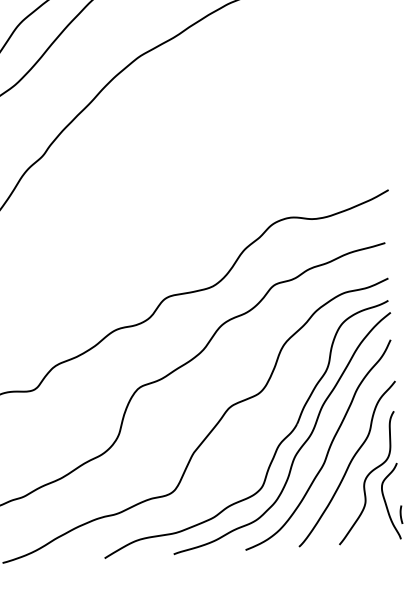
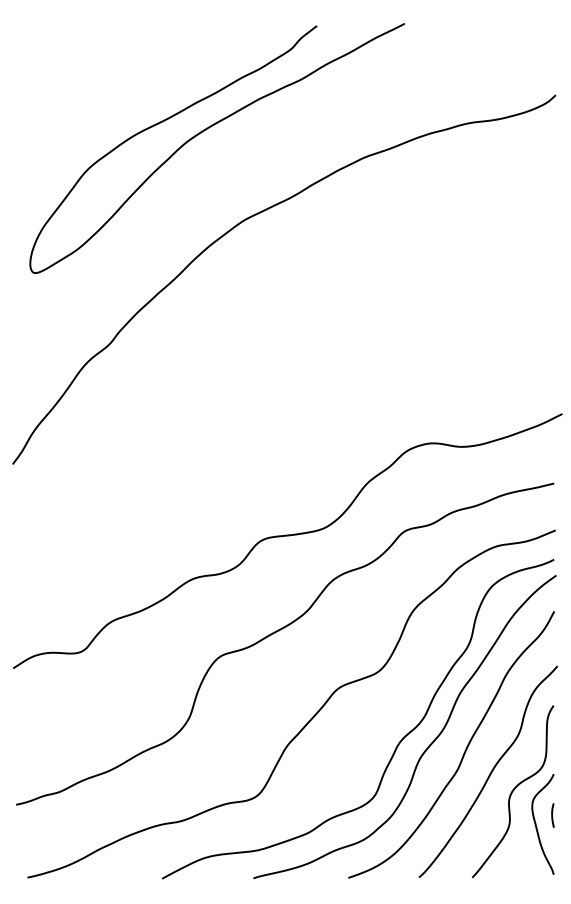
line: (401, 514) -> (552, 815), moved

